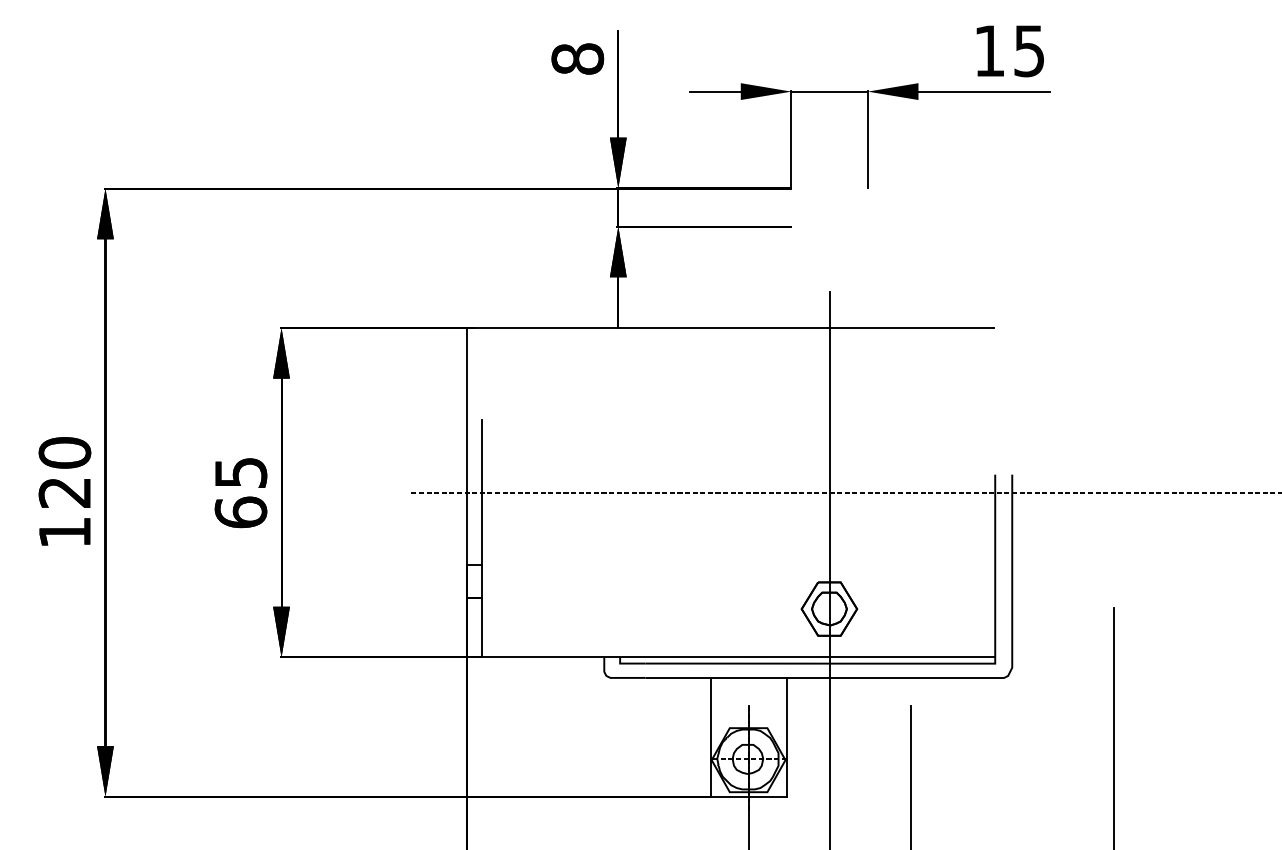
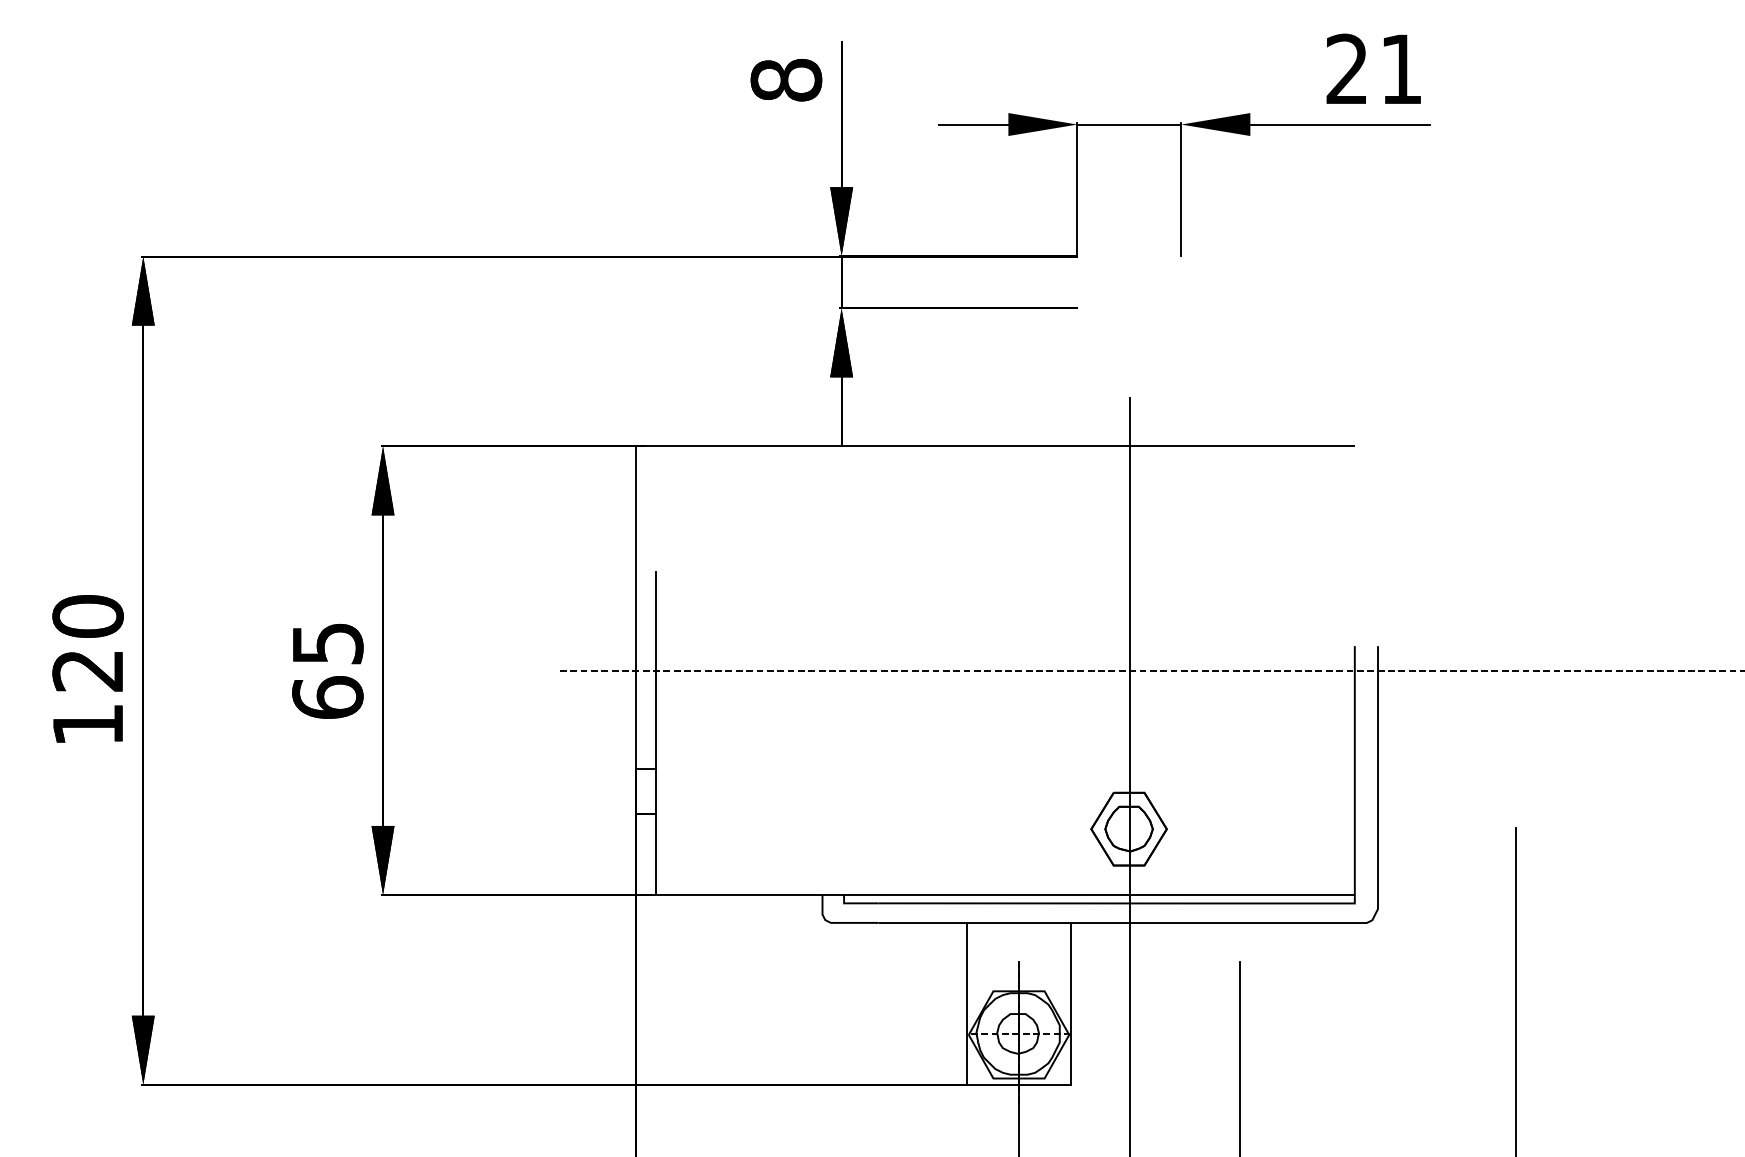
text: (1008, 51) -> (1373, 69), 15 -> 21

